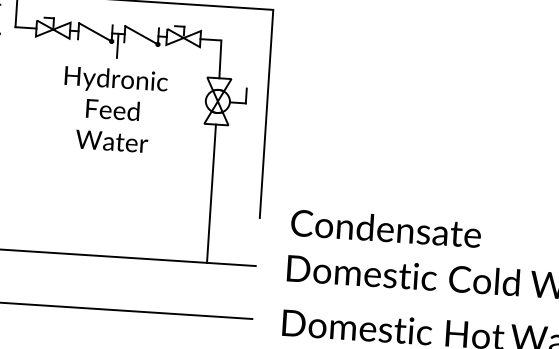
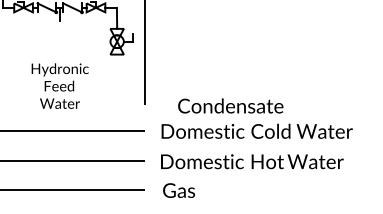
text: (113, 108) -> (59, 85), moved
line: (210, 192) -> (116, 92), removed
text: (385, 227) -> (230, 105), moved

